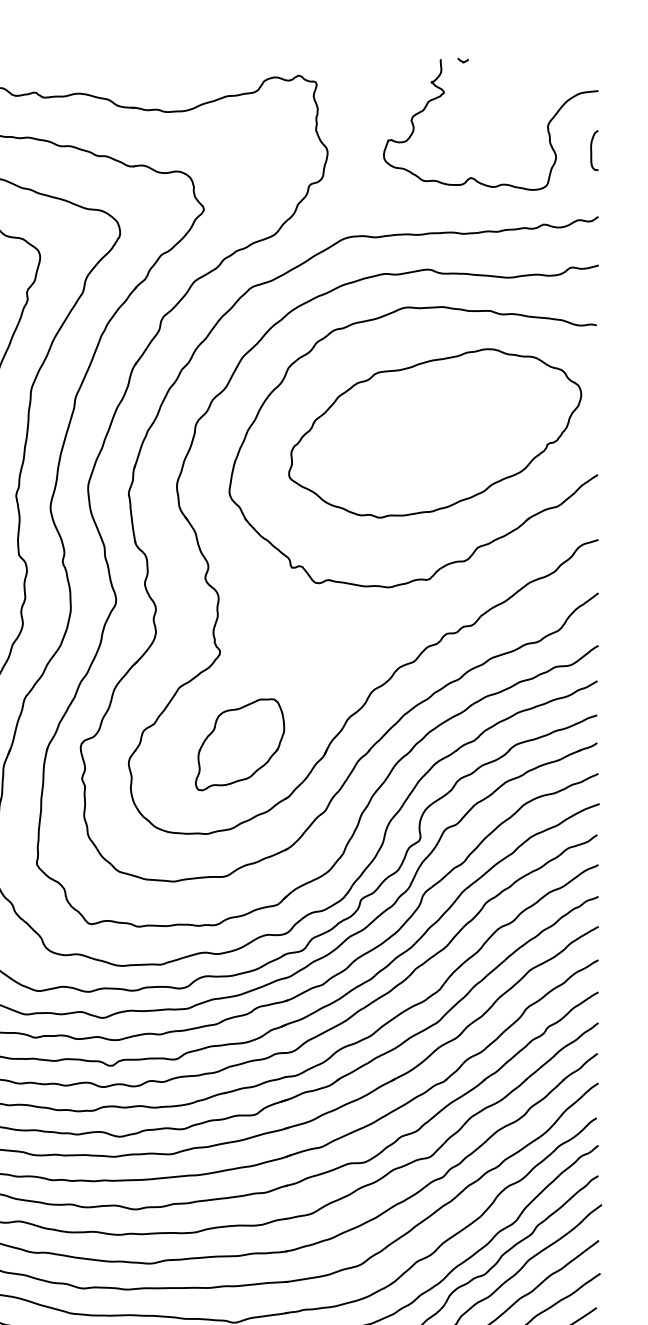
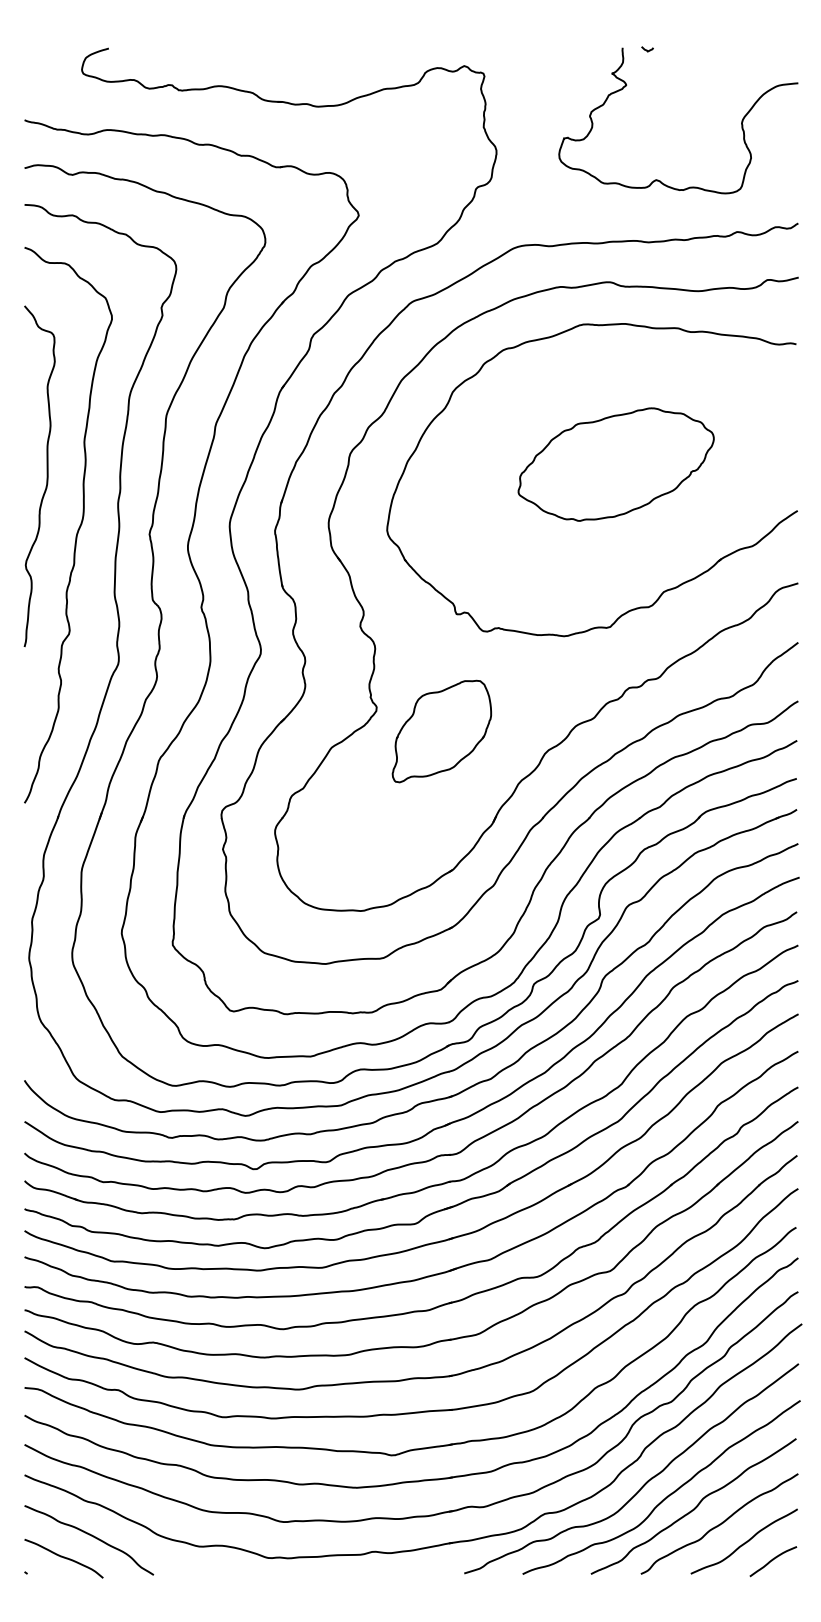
curve: (592, 151) -> (791, 150), removed
part: (434, 433) -> (615, 464), size x0.6
part: (239, 744) -> (441, 731), moved

